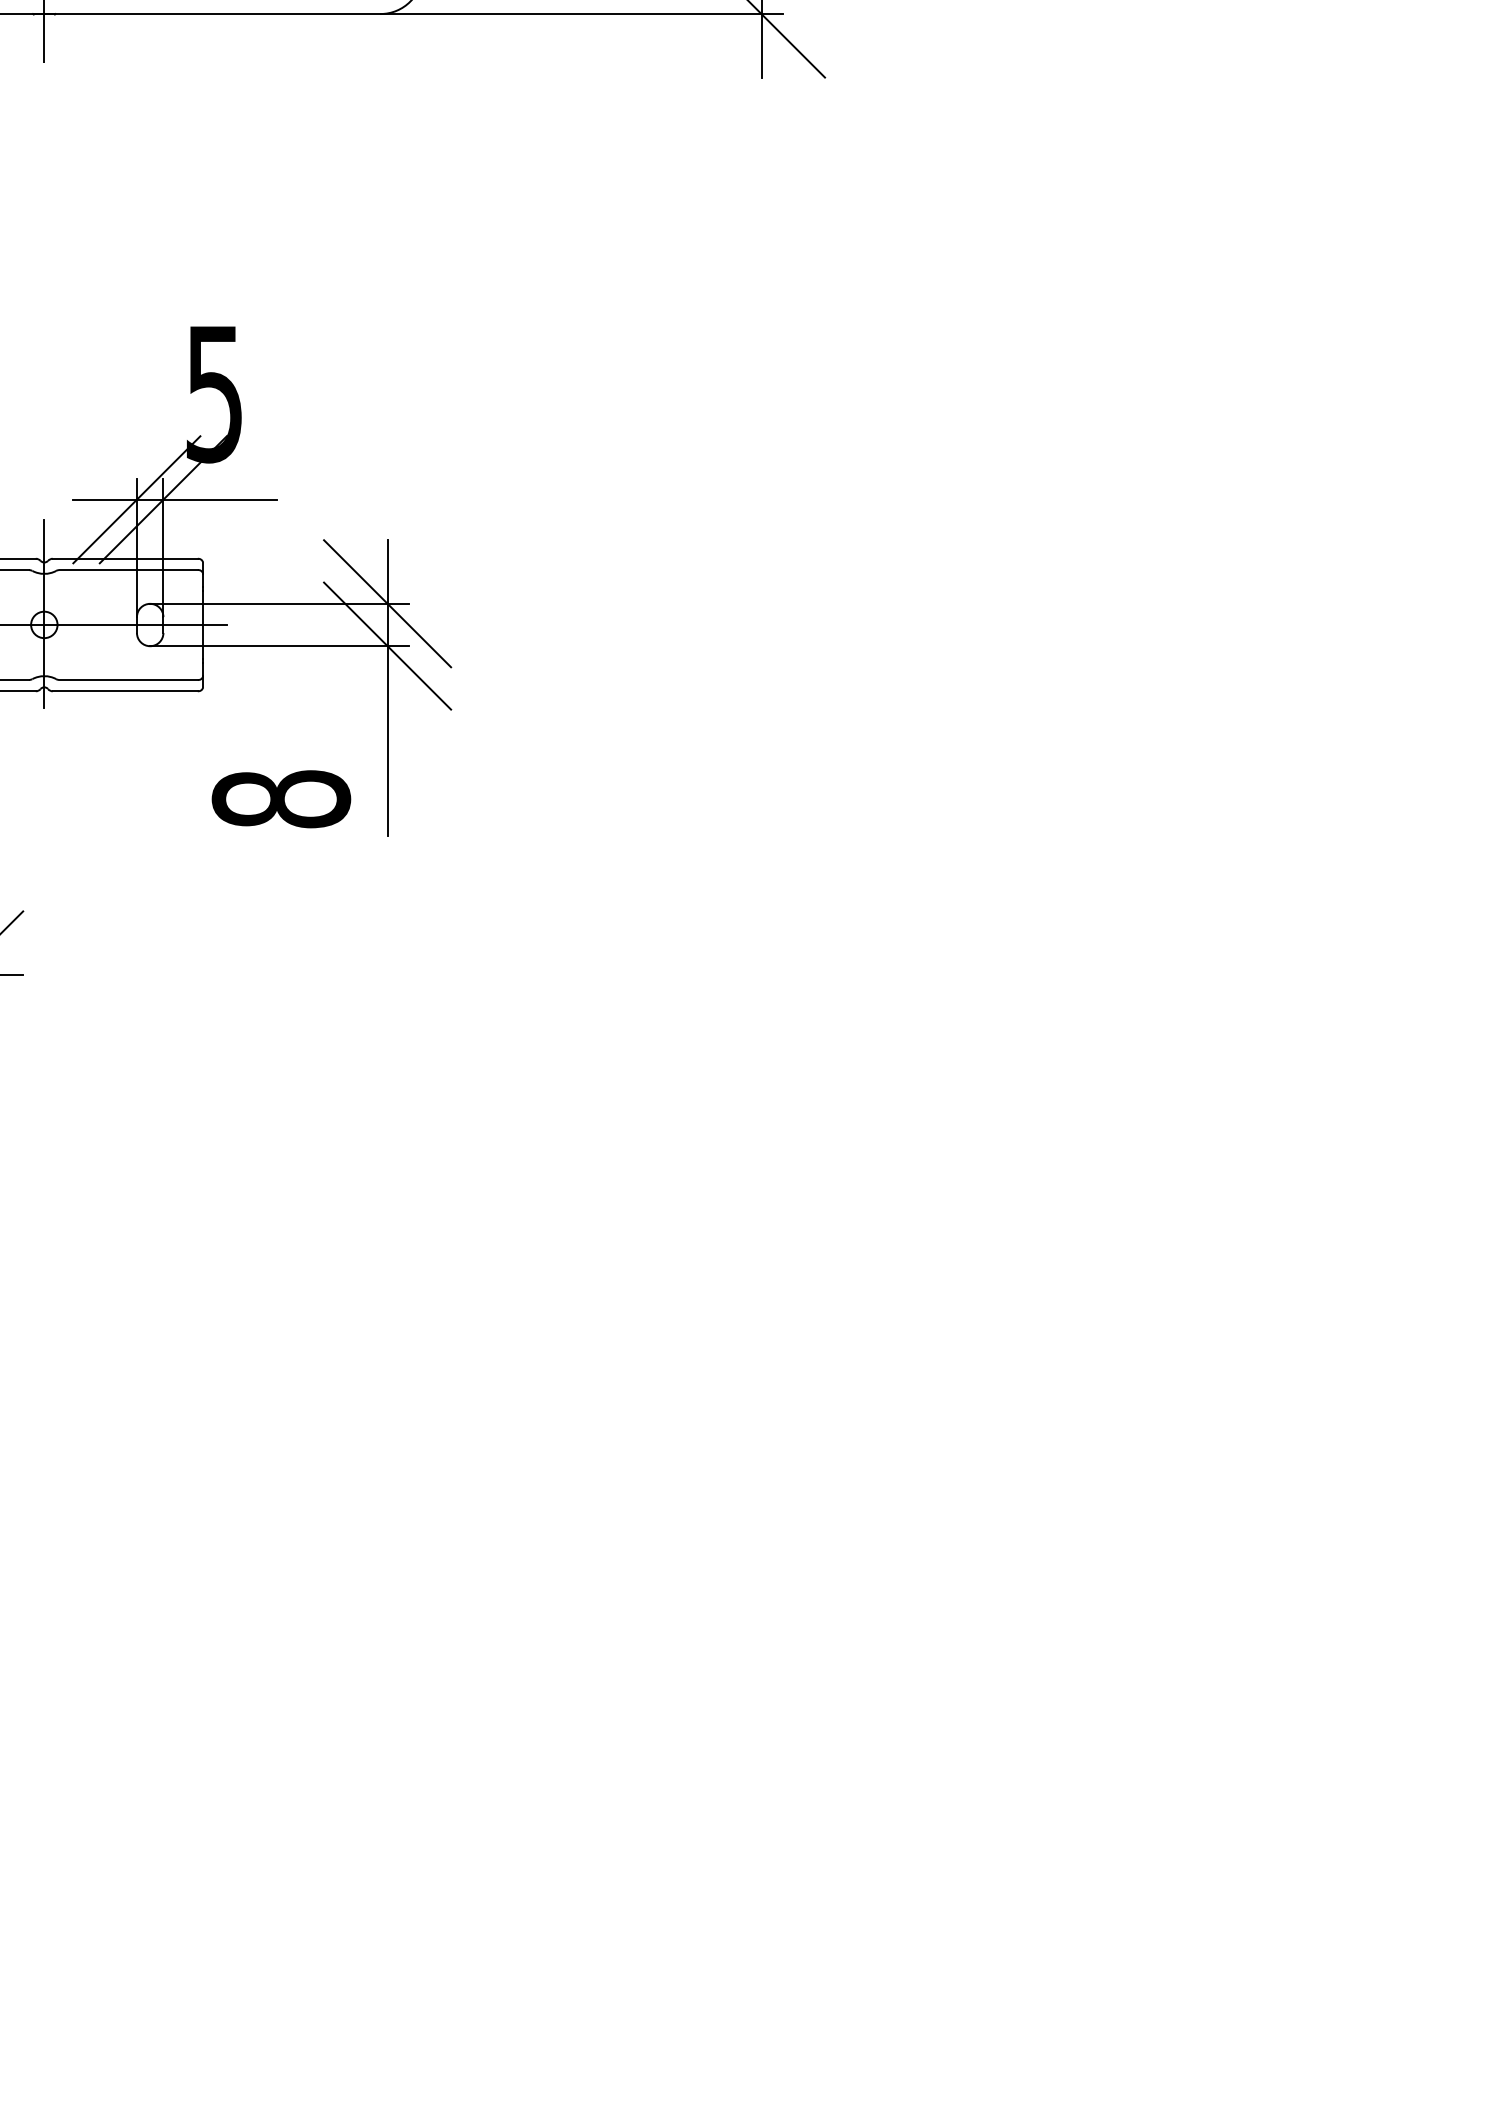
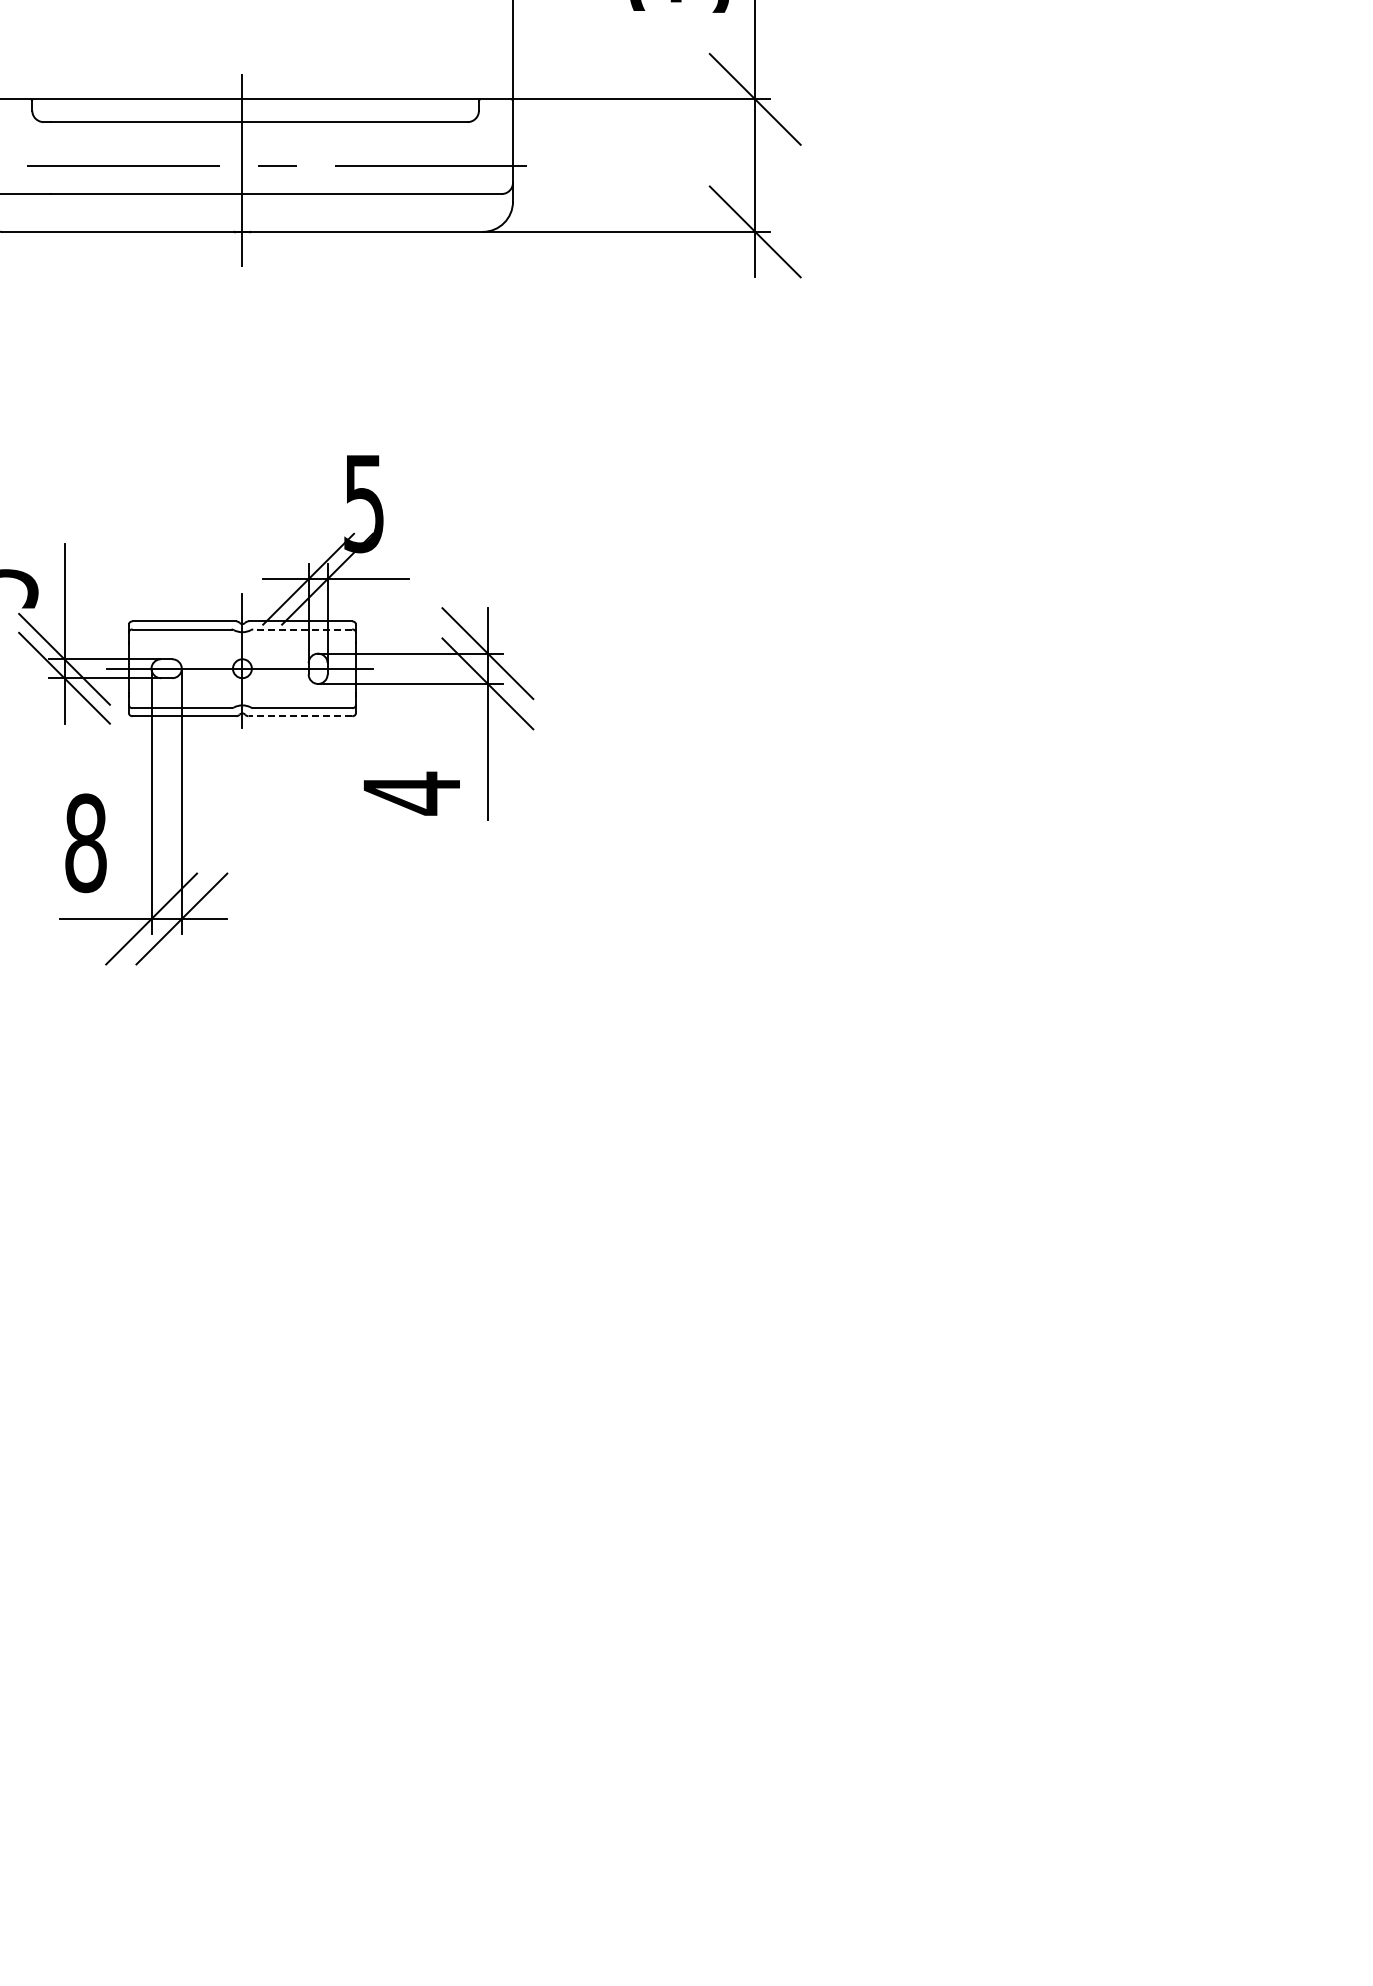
line: (128, 570) -> (302, 629), solid -> dashed
line: (125, 691) -> (300, 716), solid -> dashed
text: (280, 799) -> (411, 793), 8 -> 4

